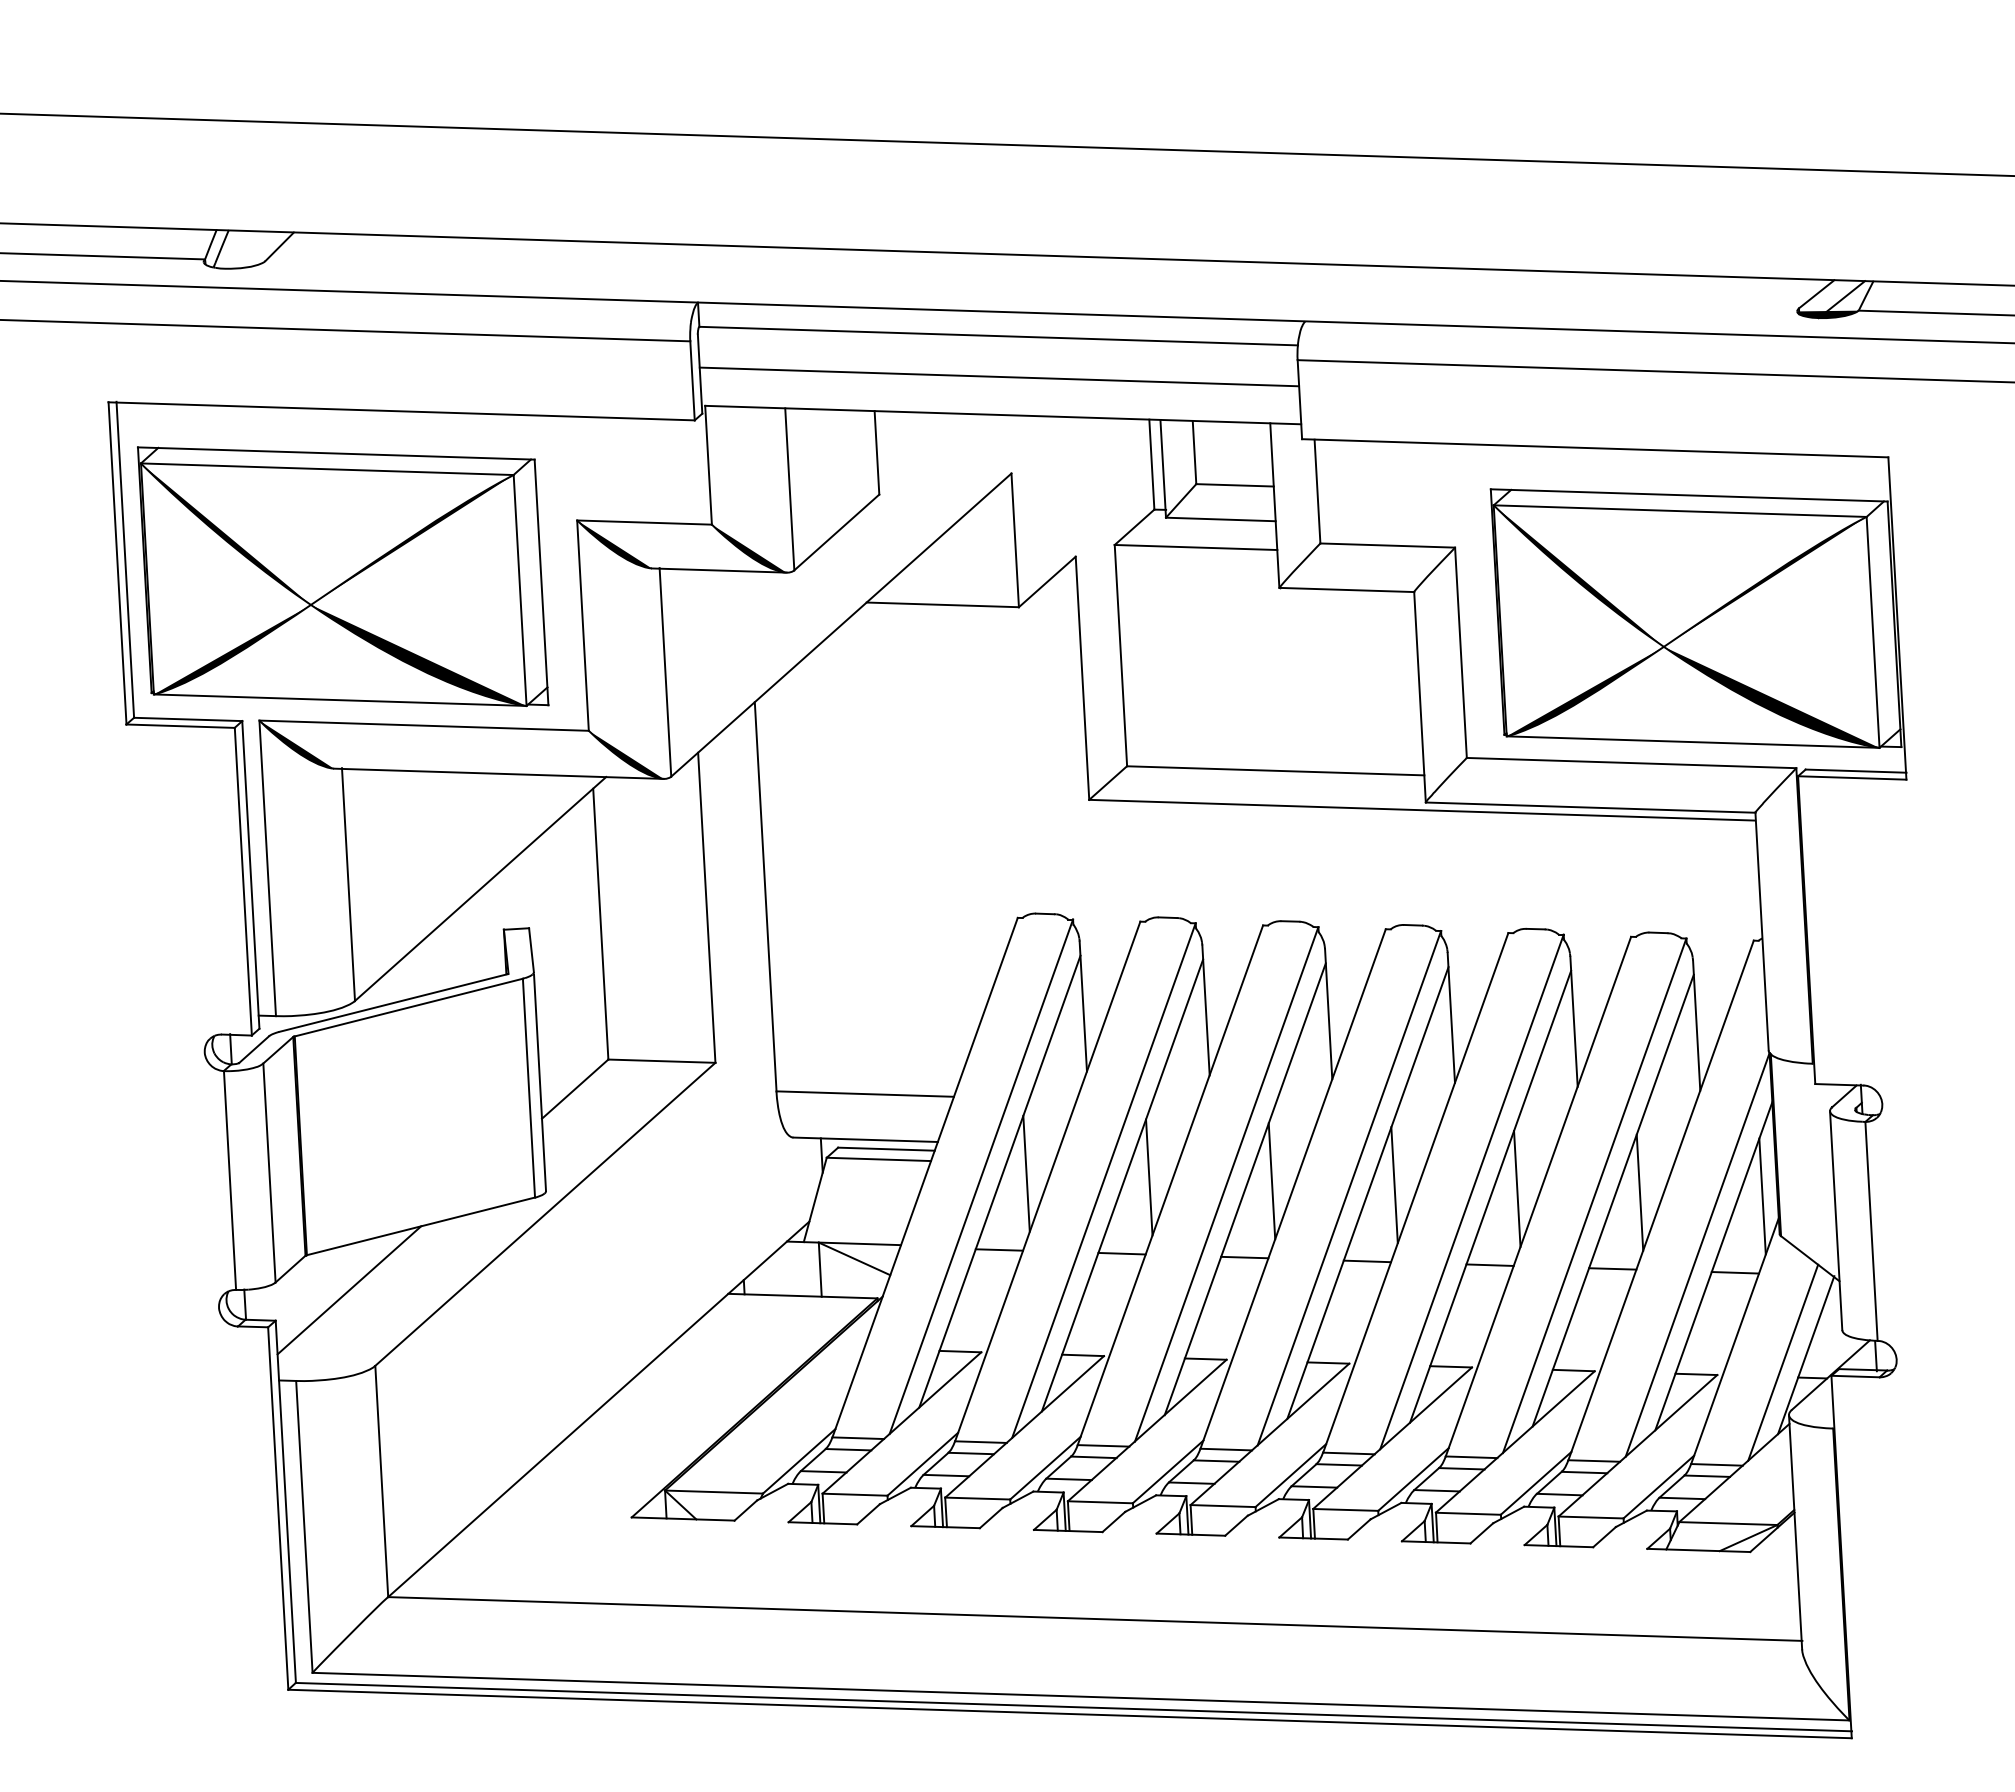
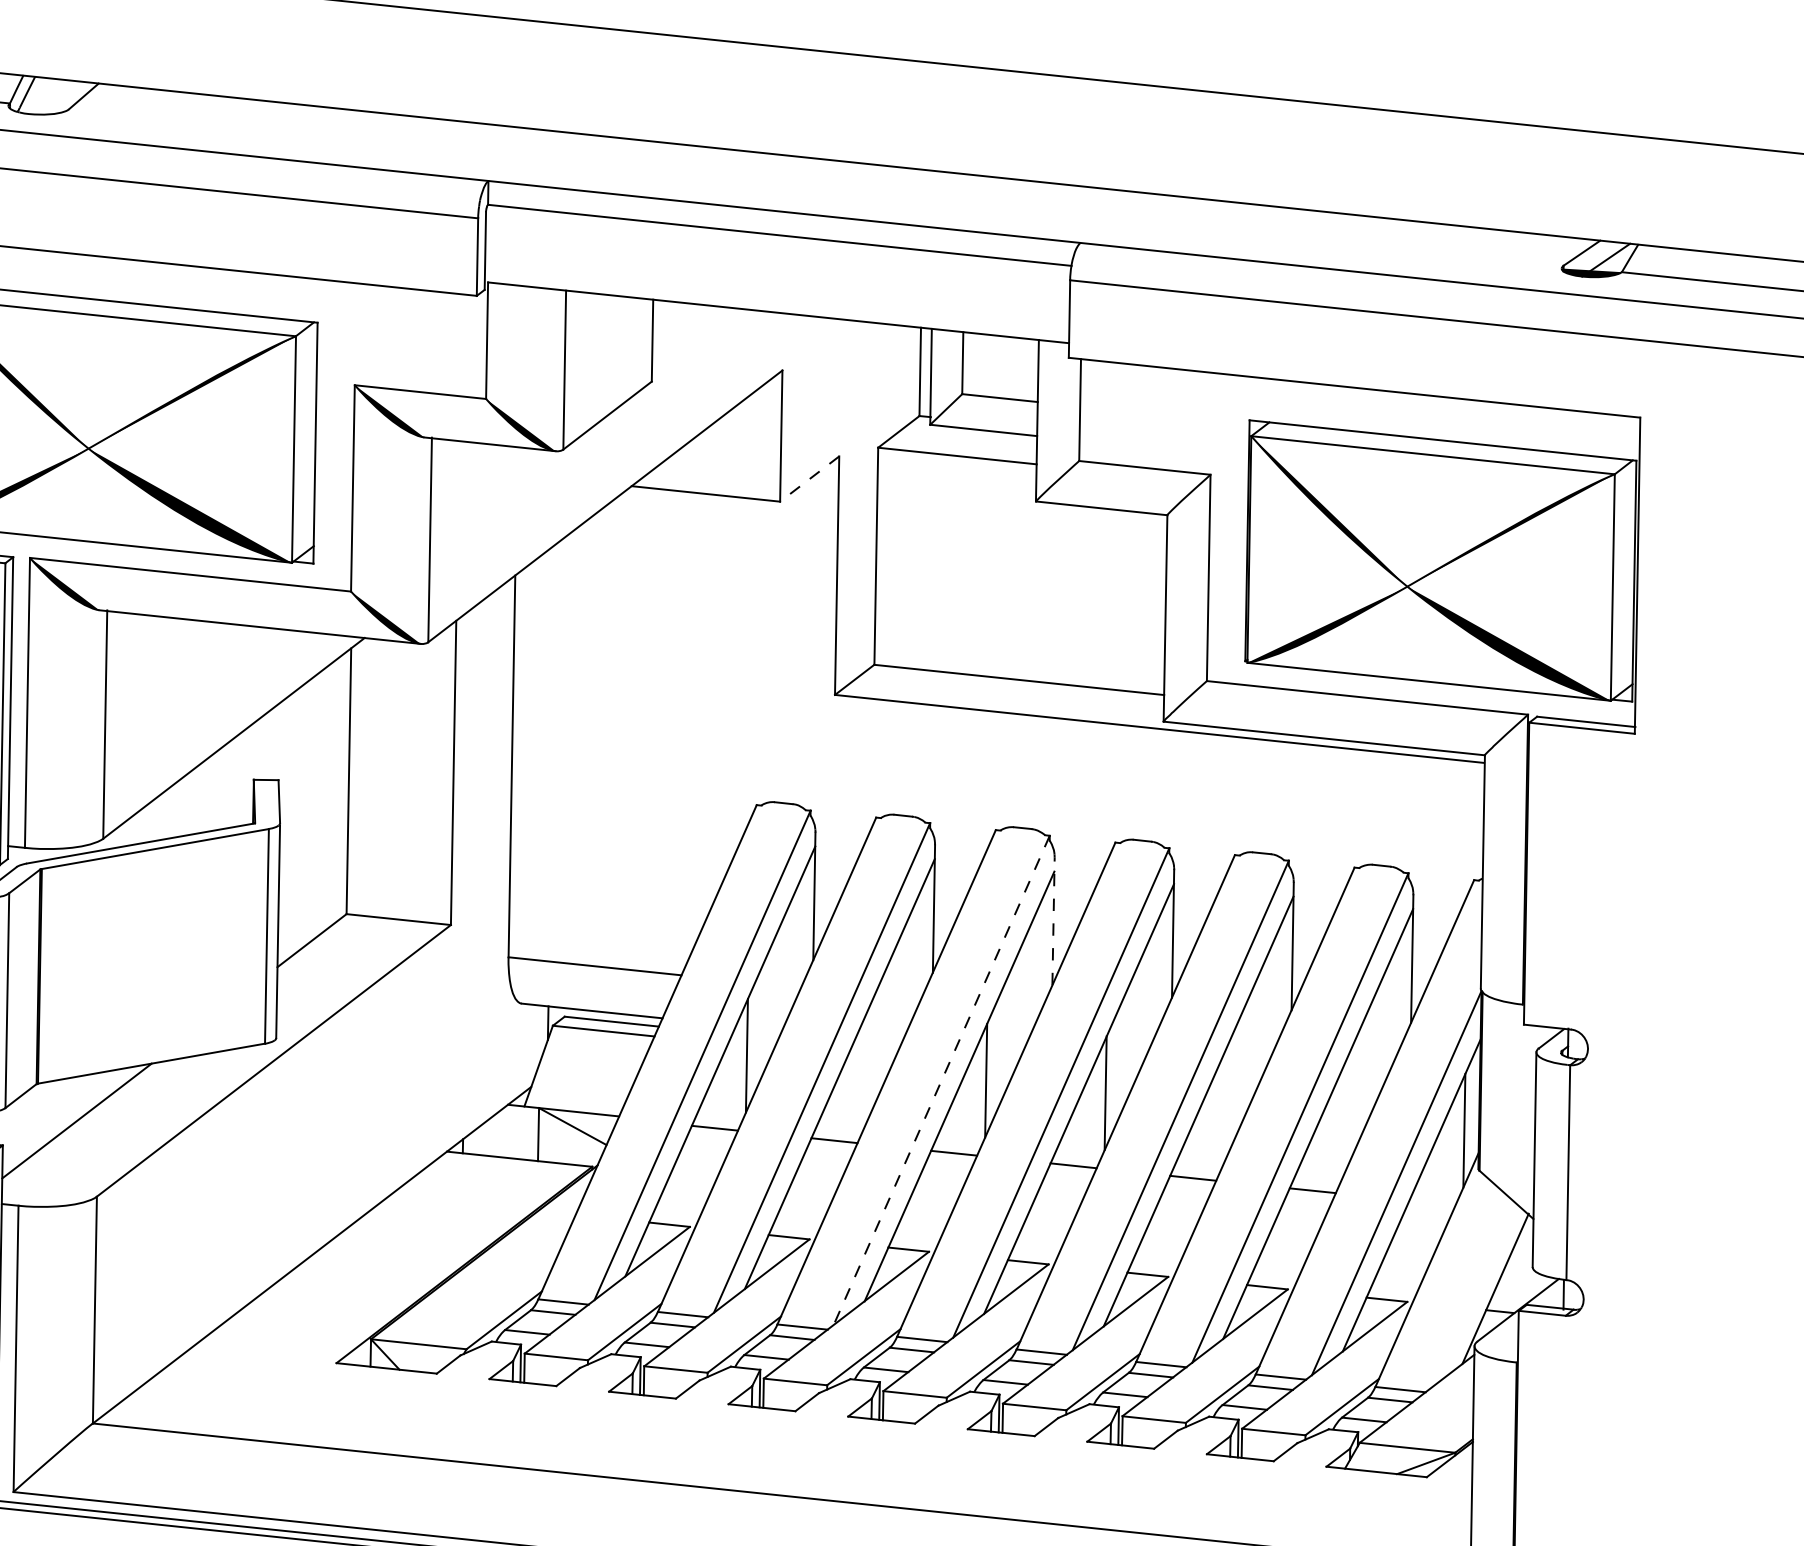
line: (999, 376) -> (777, 274), removed
line: (1046, 582) -> (808, 479), solid -> dashed
line: (1328, 1013) -> (1053, 920), solid -> dashed
line: (1149, 1177) -> (866, 1068), removed
line: (1226, 1184) -> (941, 1080), solid -> dashed
line: (1517, 1188) -> (1225, 1105), removed
line: (1639, 1192) -> (1344, 1117), removed
line: (1734, 1272) -> (1431, 1202), removed
line: (1783, 1362) -> (1472, 1294), removed

